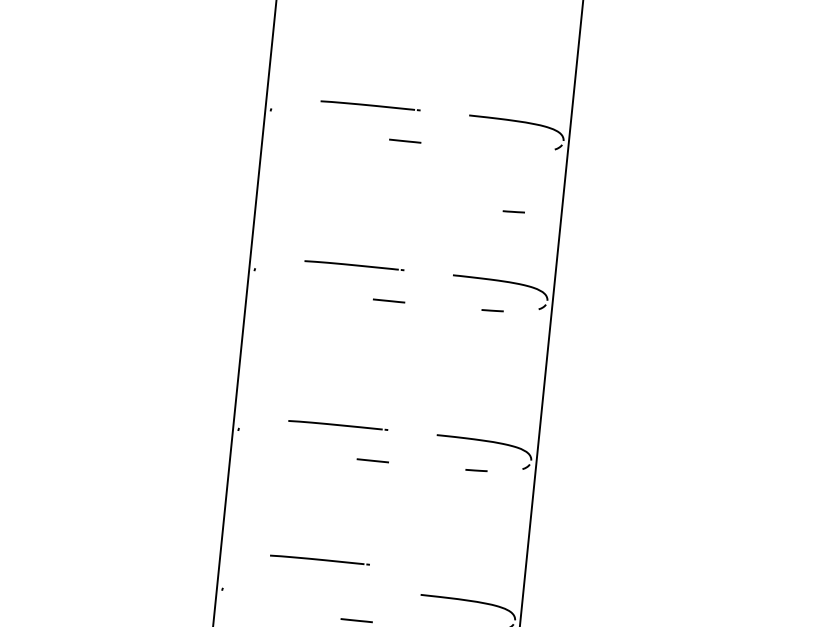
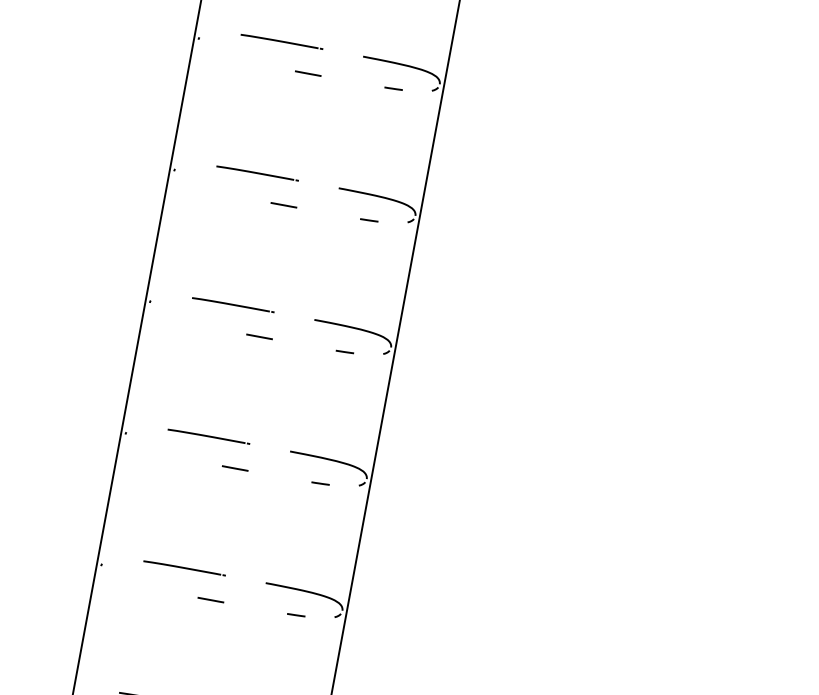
line: (513, 211) -> (393, 88), moved
line: (319, 559) -> (208, 436), moved

